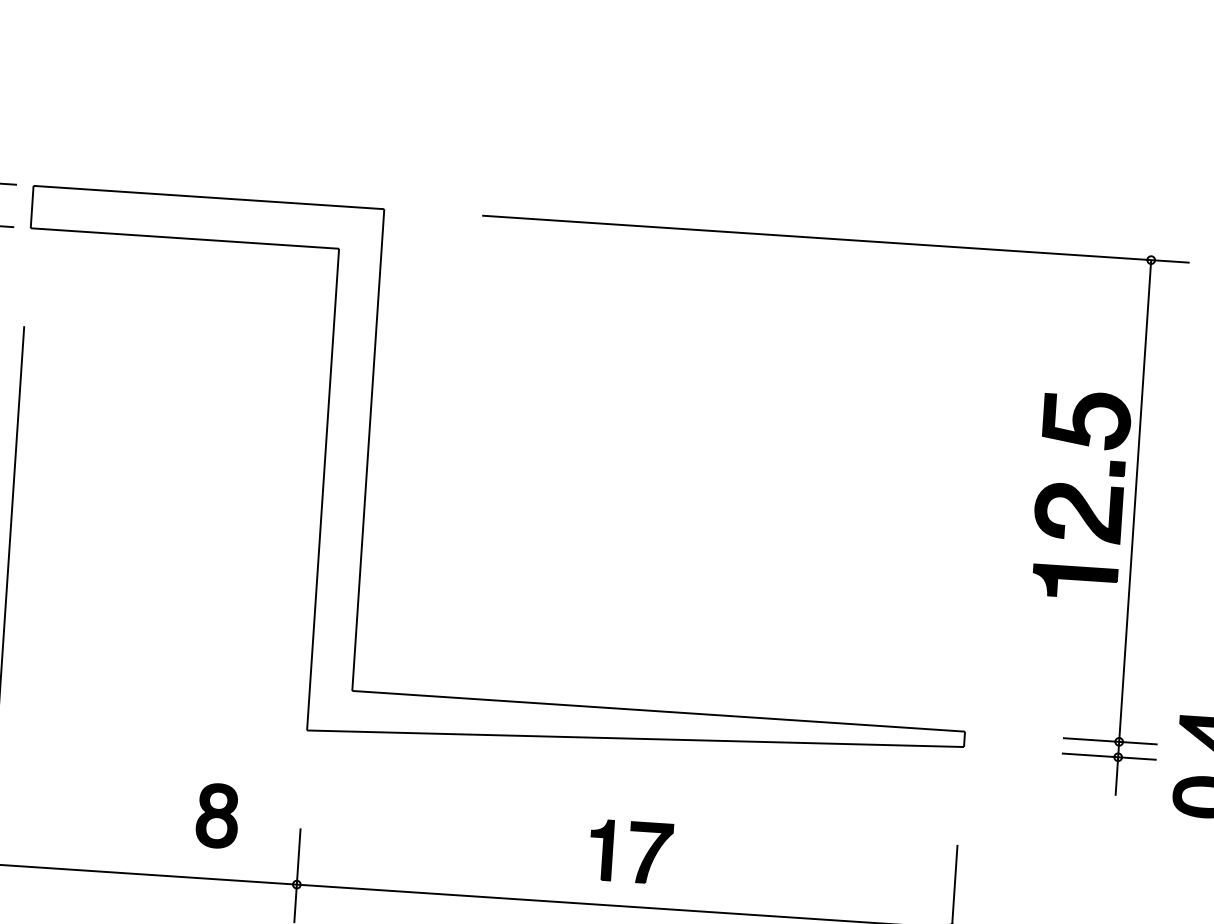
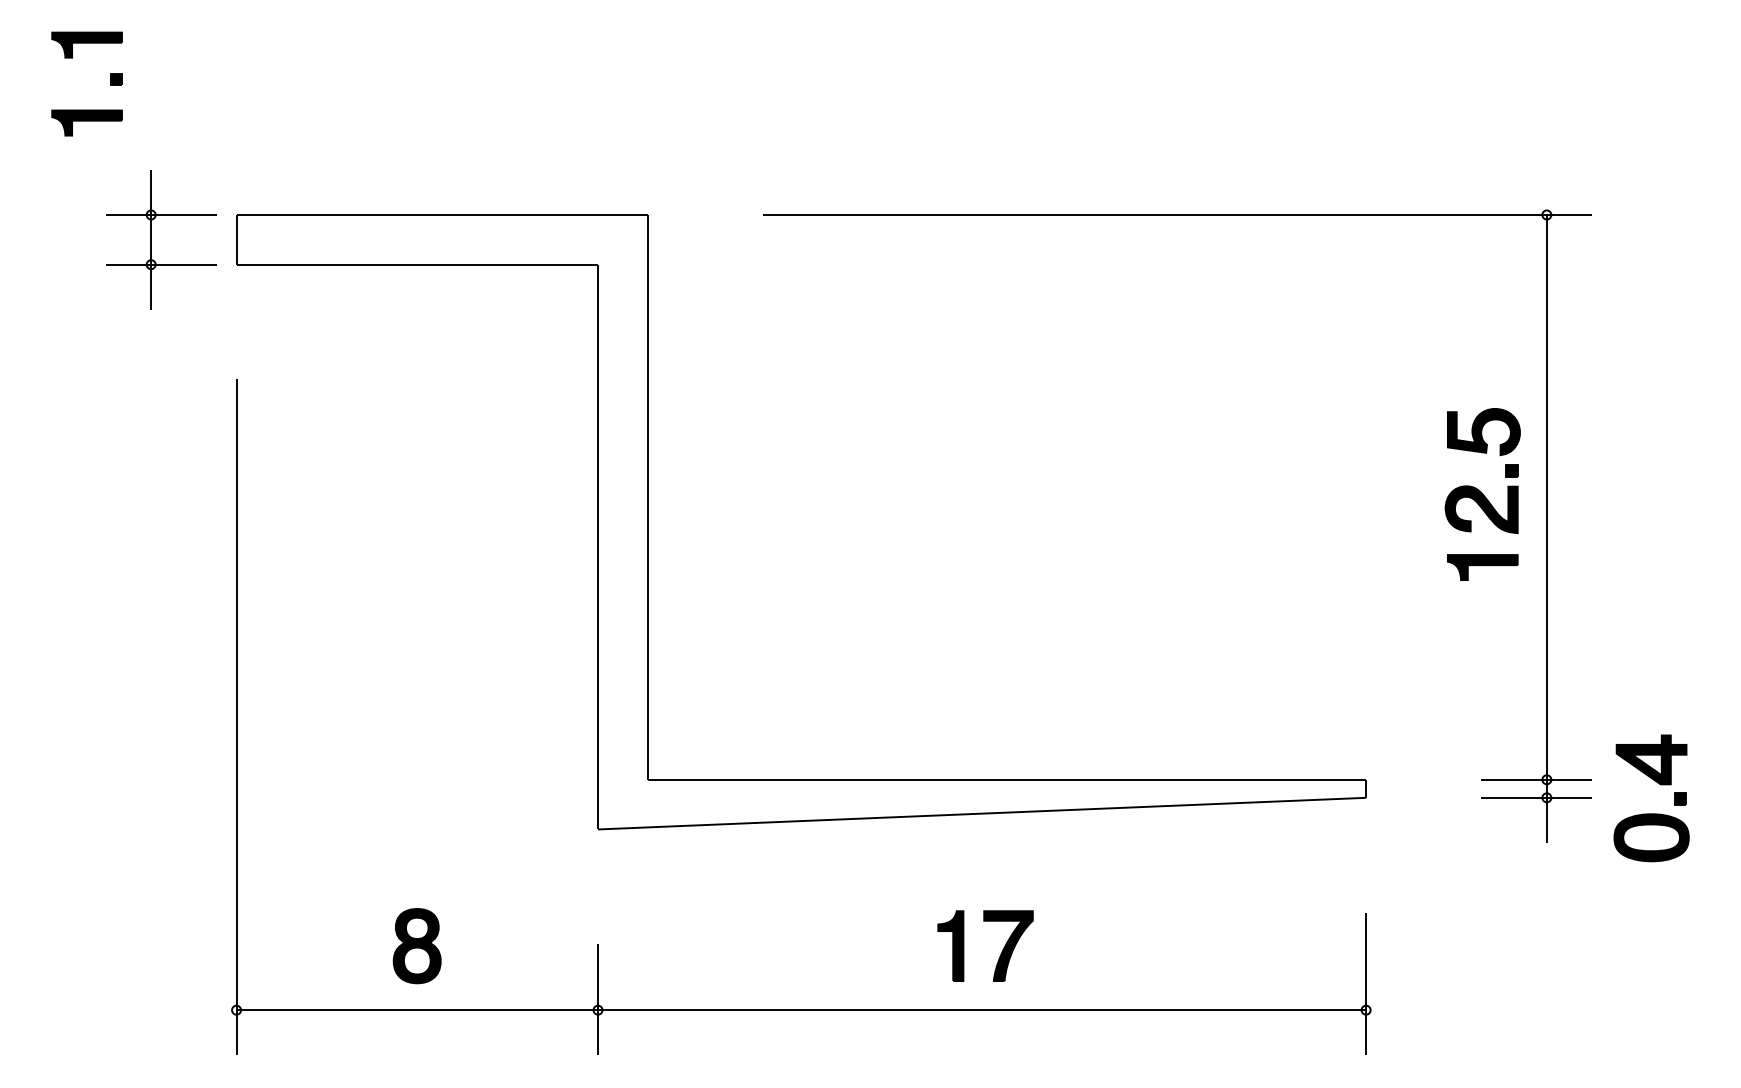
part: (1080, 494) -> (1482, 494), size x0.71
part: (216, 816) -> (416, 946), moved

